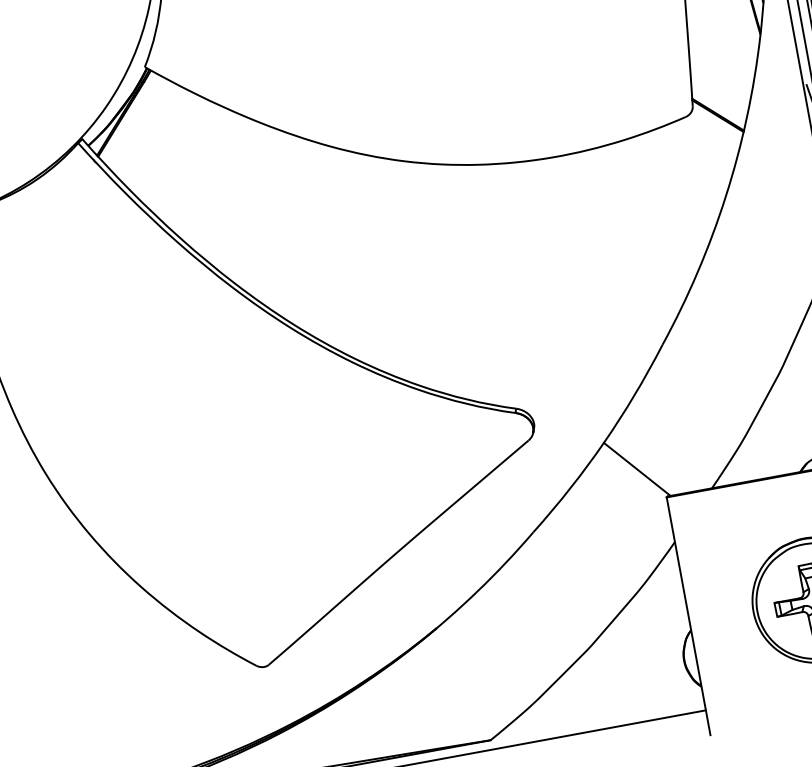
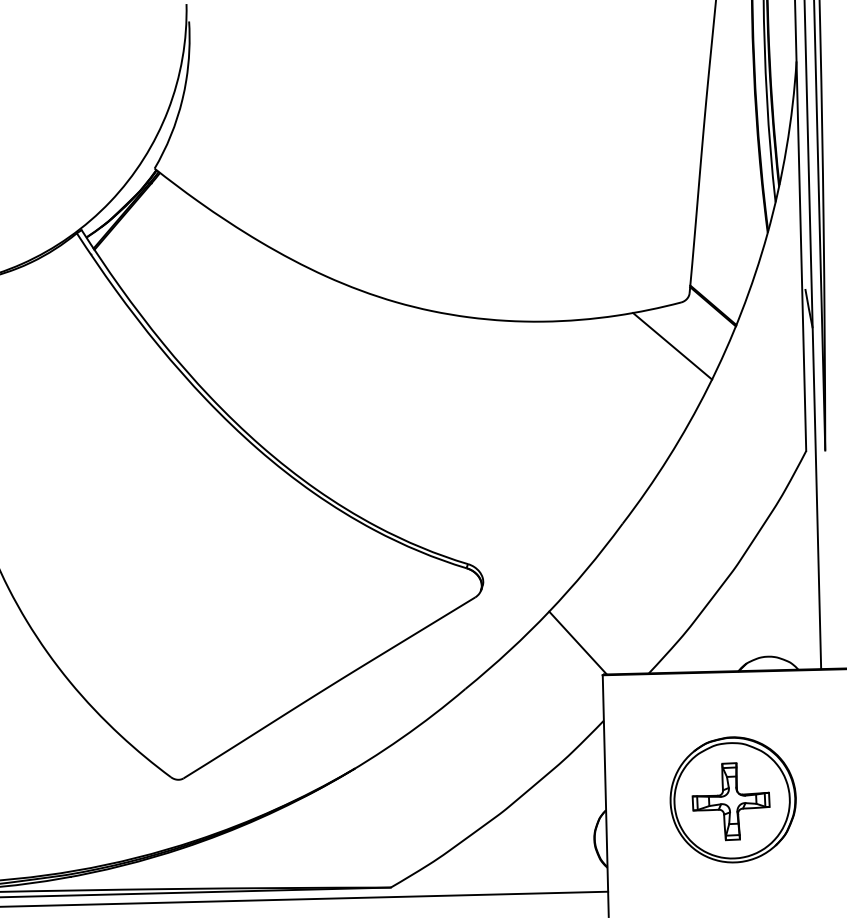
line: (684, 161) -> (672, 346), added

